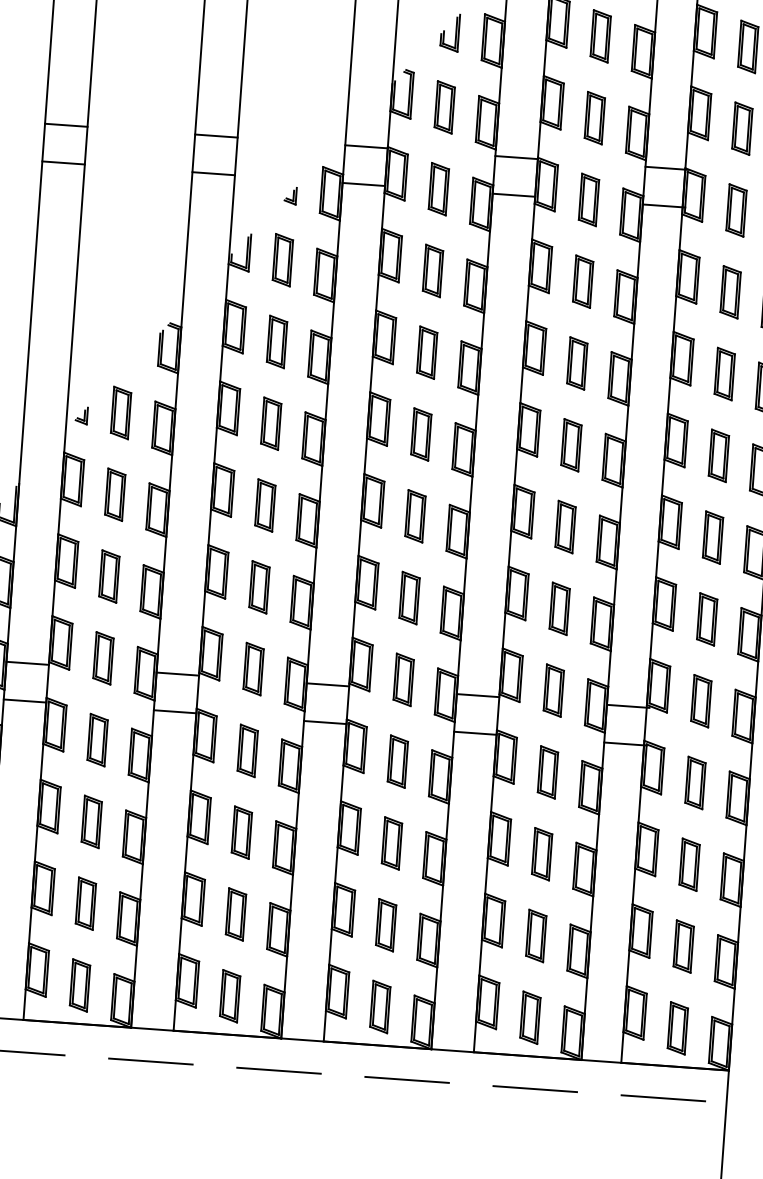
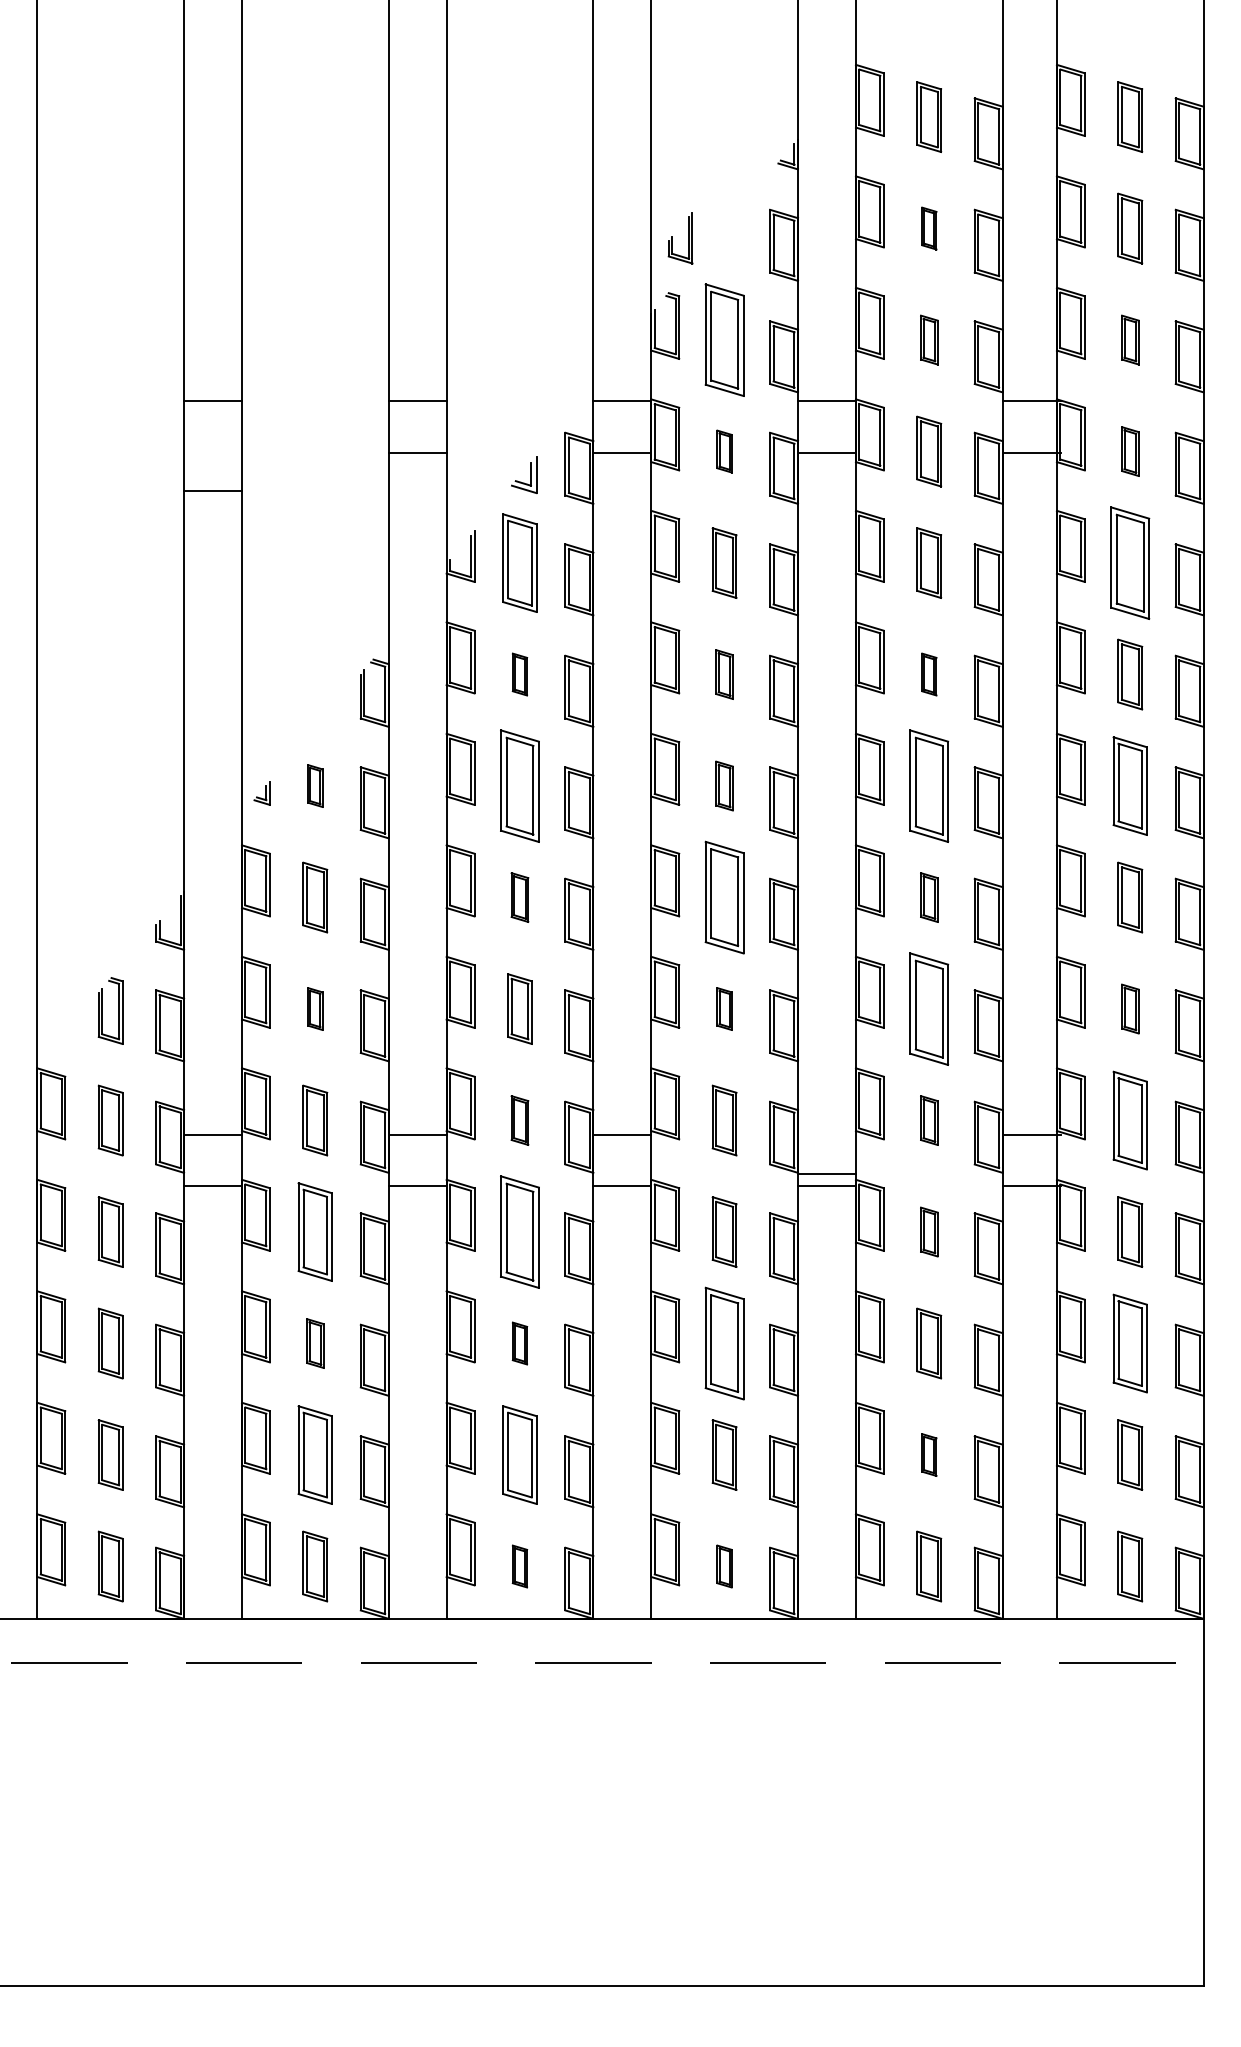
part: (444, 32) -> (672, 238), moved
part: (600, 36) -> (929, 228), size x0.6
part: (444, 106) -> (724, 339), size x1.6
part: (595, 117) -> (929, 339), size x0.7
part: (742, 128) -> (1130, 339), size x0.7
line: (63, 162) -> (213, 490), moved
part: (438, 189) -> (724, 451), size x0.6
part: (290, 196) -> (523, 475), size x1.6
part: (736, 210) -> (1130, 451), size x0.7
part: (282, 259) -> (519, 562), size x1.4
part: (730, 291) -> (1130, 562), size x1.6
part: (276, 341) -> (519, 674), size x0.6
part: (427, 352) -> (724, 674), size x0.7
part: (577, 363) -> (929, 674), size x0.6
part: (121, 412) -> (315, 785), size x0.6
part: (270, 423) -> (519, 785), size x1.6
part: (421, 434) -> (724, 785), size x0.7
part: (571, 444) -> (929, 785), size x1.6
part: (719, 455) -> (1130, 785), size x1.4
part: (265, 505) -> (519, 897), size x0.7
part: (415, 516) -> (724, 897), size x1.6
part: (565, 527) -> (929, 897), size x0.7
part: (109, 576) -> (315, 1008), size x0.6
part: (409, 597) -> (724, 1008), size x0.6
part: (559, 608) -> (929, 1008), size x1.6
part: (707, 619) -> (1130, 1008), size x0.7
part: (253, 669) -> (519, 1120), size x0.7
part: (554, 690) -> (929, 1120), size x0.7
line: (477, 695) -> (826, 1173), moved
part: (701, 701) -> (1130, 1120), size x1.4
part: (97, 739) -> (315, 1231), size x1.4
part: (247, 750) -> (519, 1231), size x1.6
part: (548, 772) -> (929, 1231), size x0.7
part: (91, 821) -> (315, 1343), size x0.7
part: (241, 832) -> (519, 1343), size x0.6
part: (391, 843) -> (724, 1343), size x1.6
part: (689, 864) -> (1130, 1343), size x1.4
part: (86, 903) -> (315, 1454), size x1.4
part: (235, 914) -> (519, 1454), size x1.4
part: (536, 935) -> (929, 1454), size x0.6
part: (229, 996) -> (519, 1566), size x0.6
part: (380, 1006) -> (724, 1566), size x0.6

